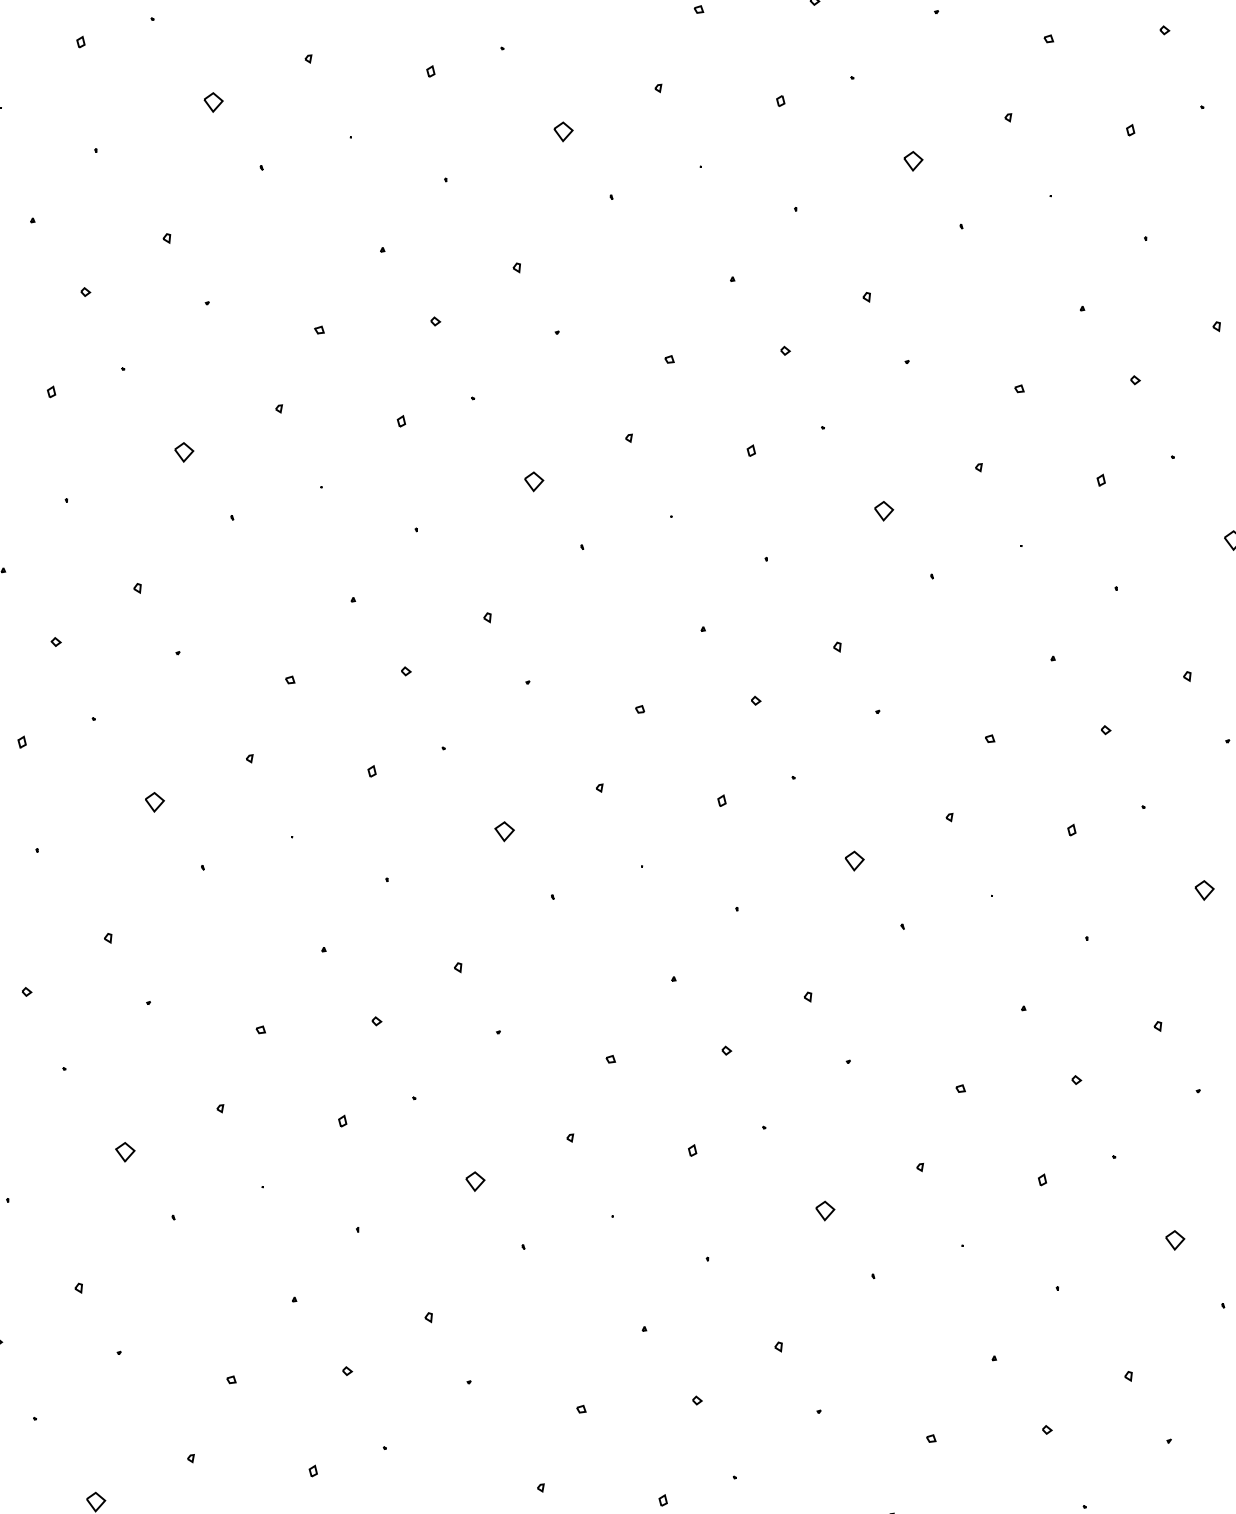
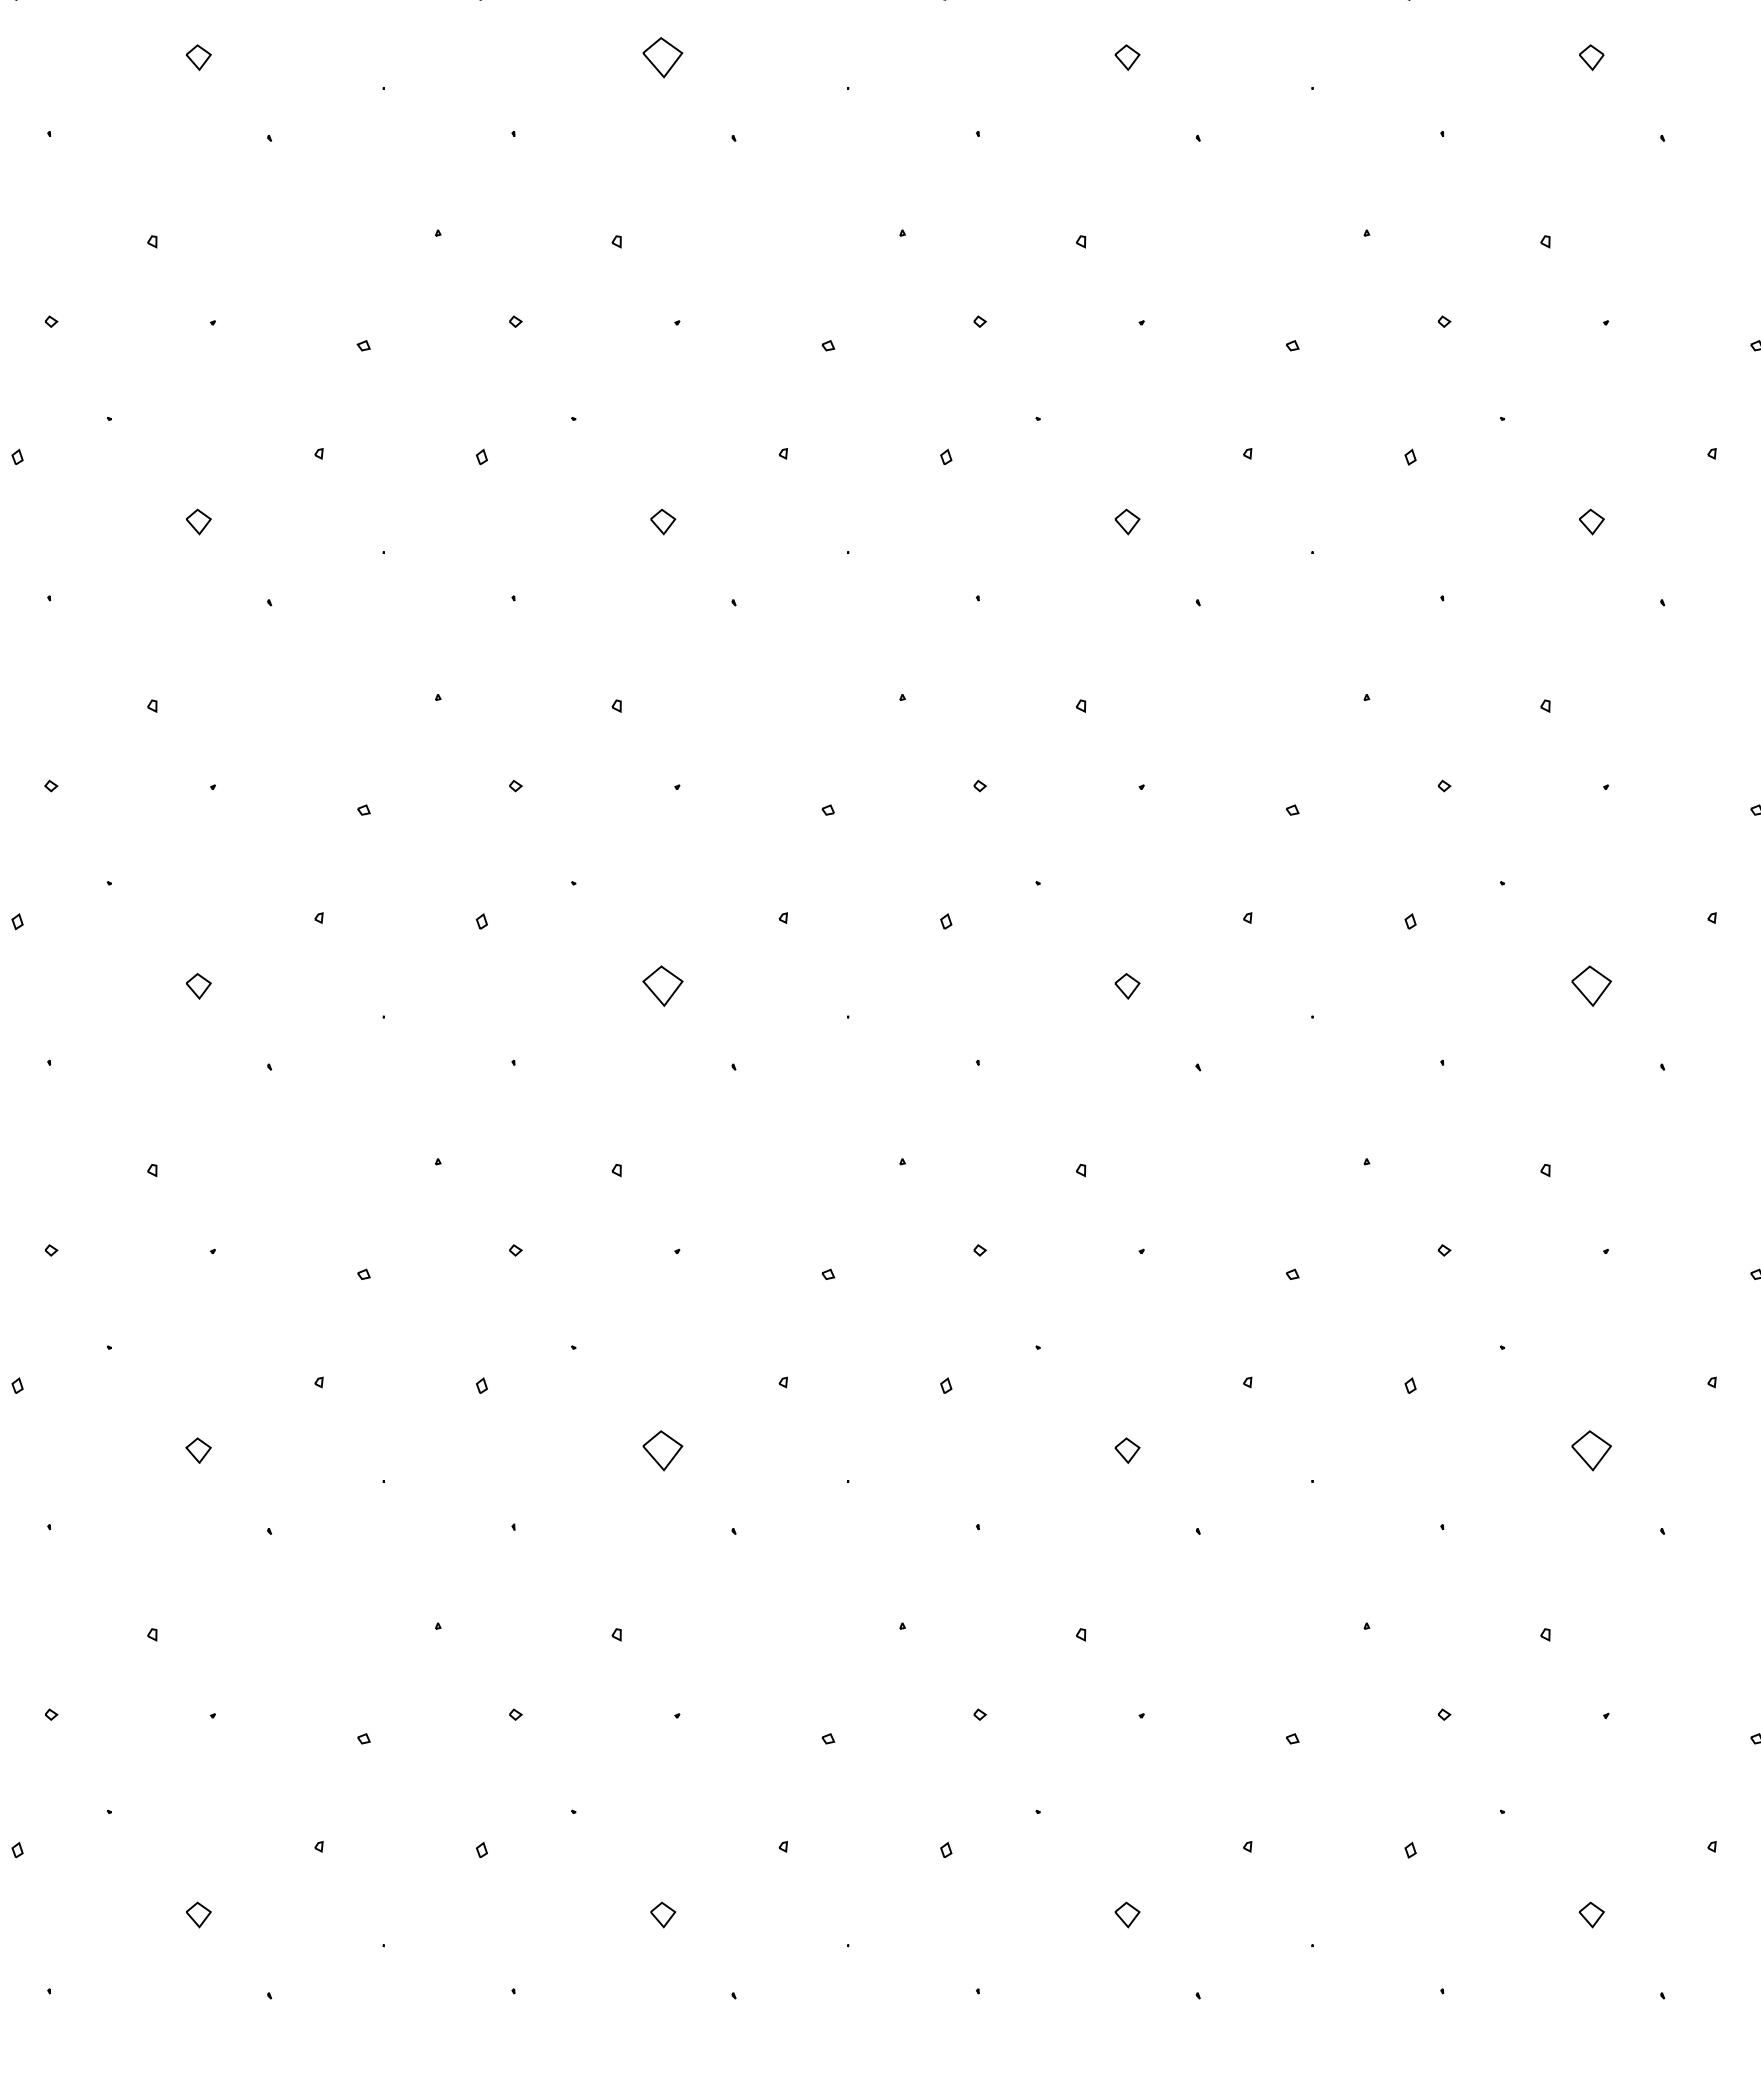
part: (563, 131) -> (663, 57), size x1.6
part: (504, 831) -> (662, 986), size x1.6
part: (1204, 890) -> (1591, 986), size x1.6
part: (475, 1181) -> (663, 1450), size x1.6
part: (1174, 1240) -> (1591, 1450), size x1.6

